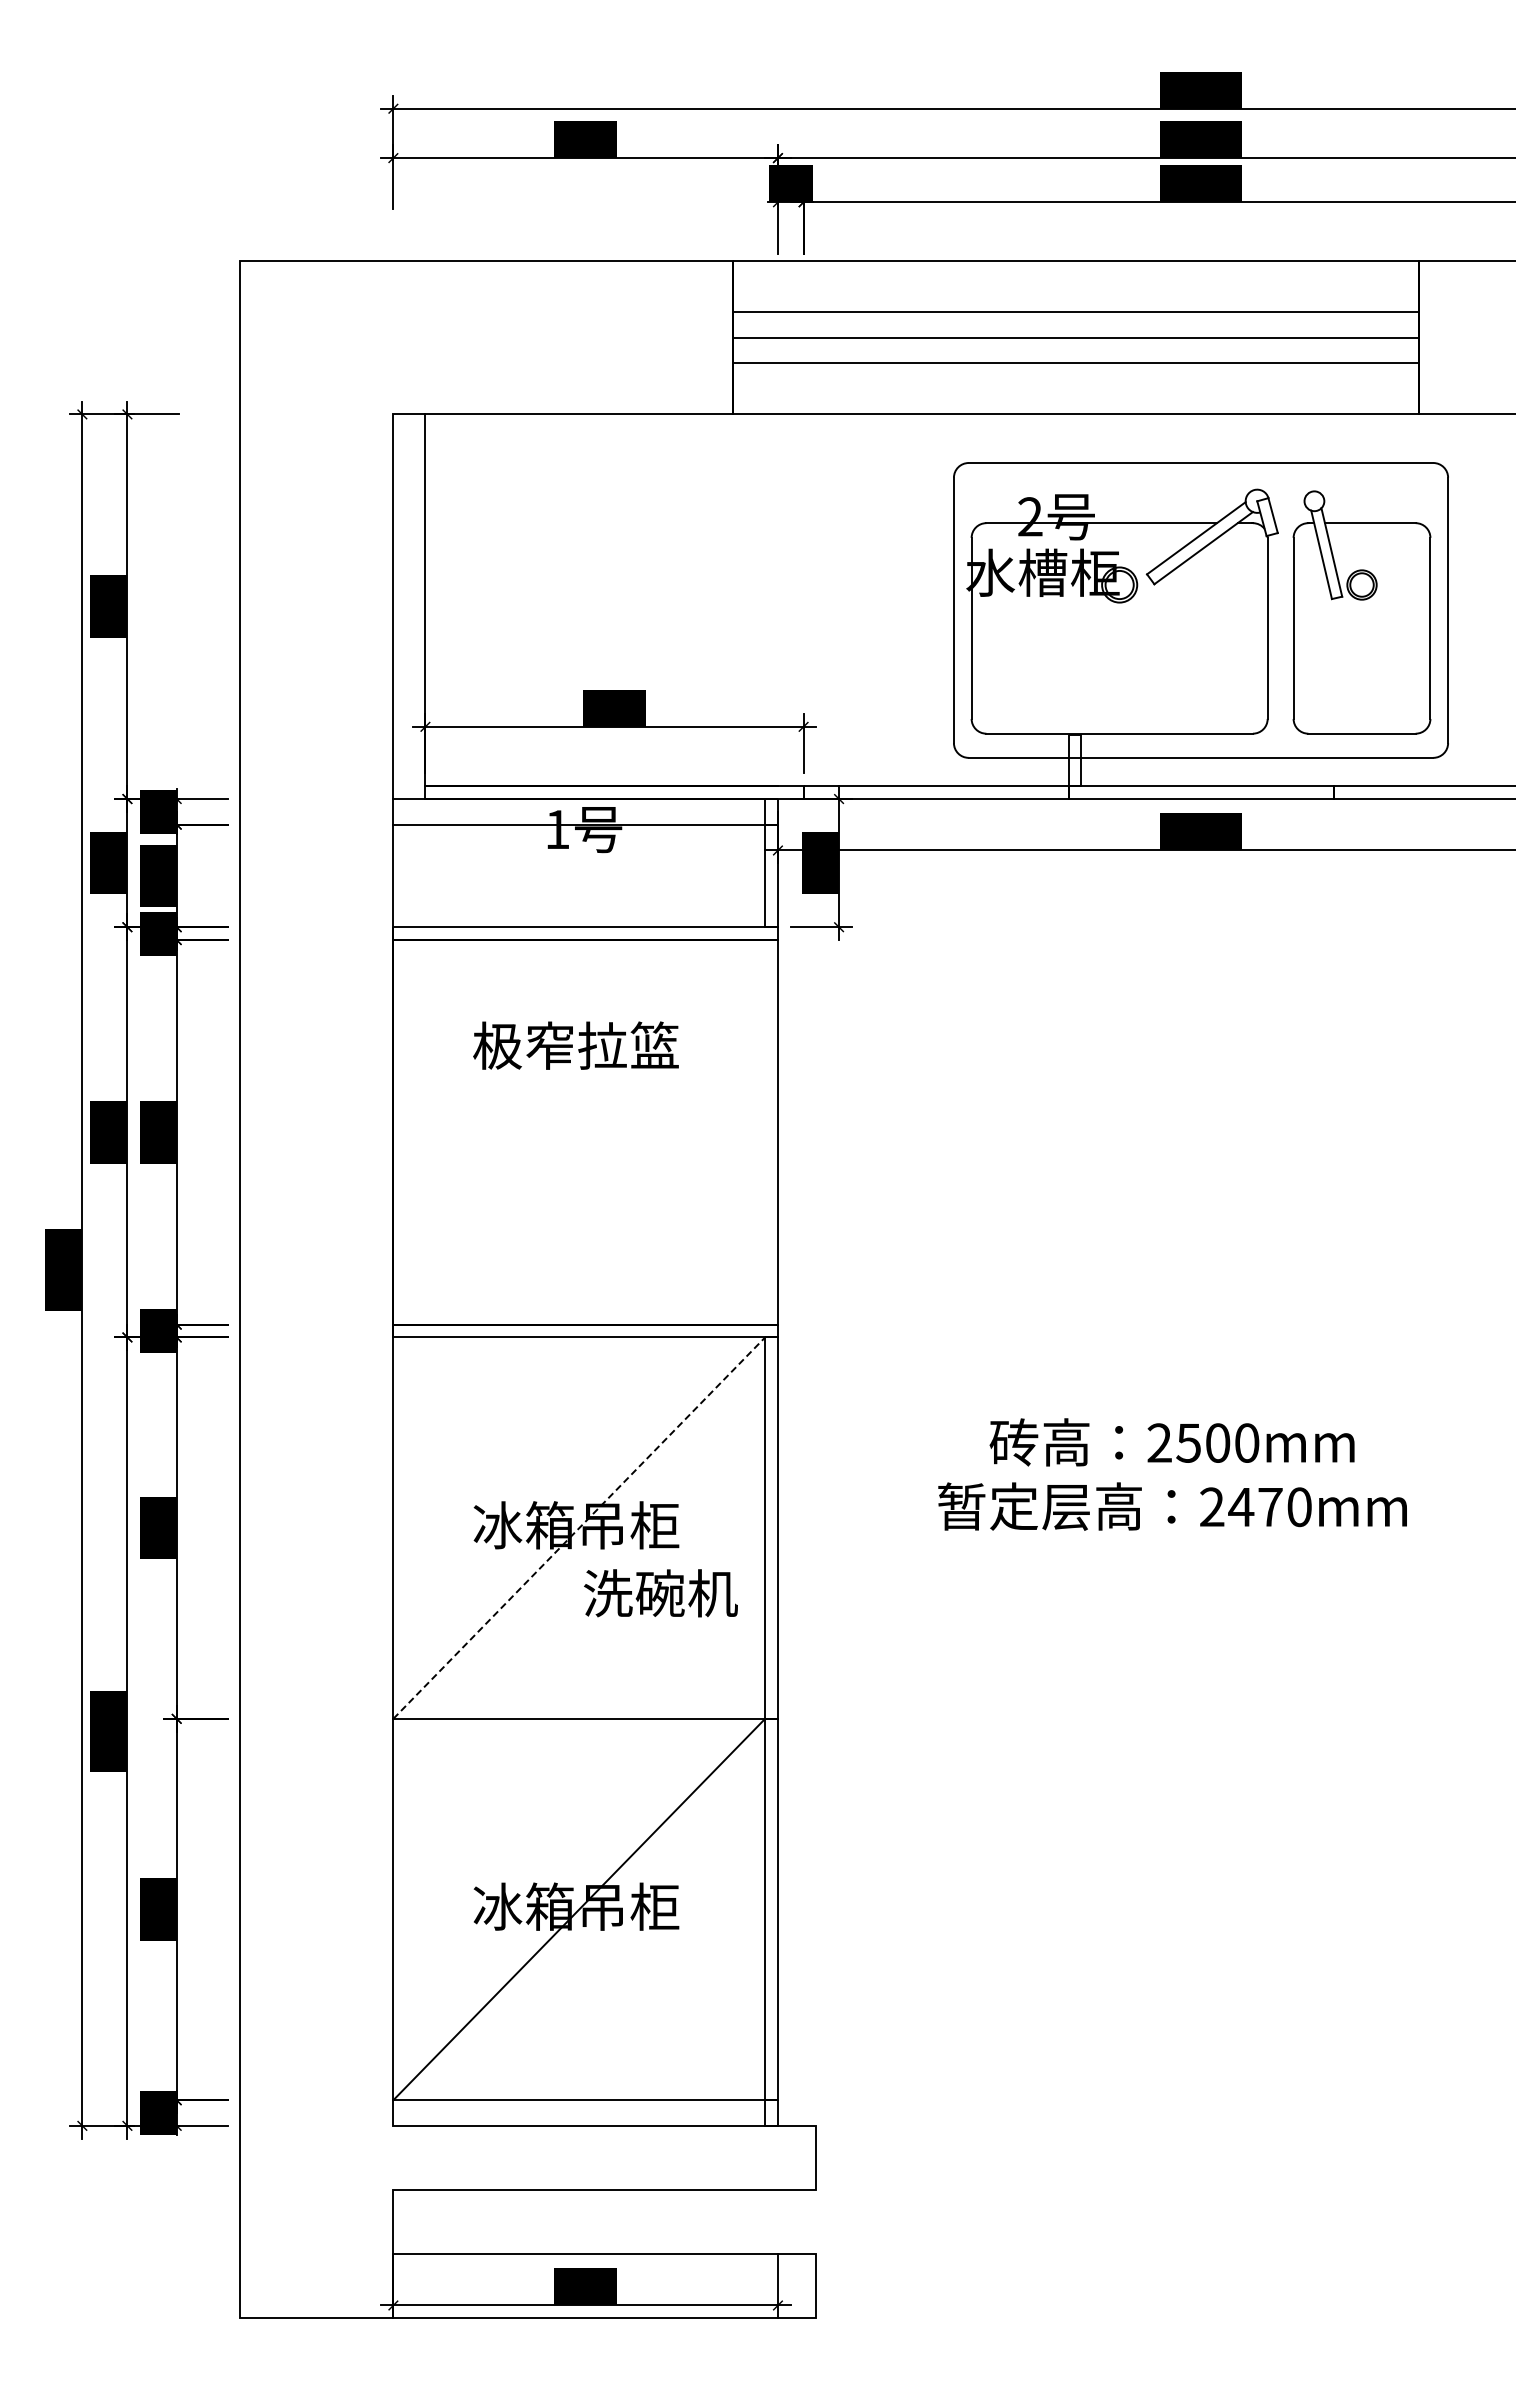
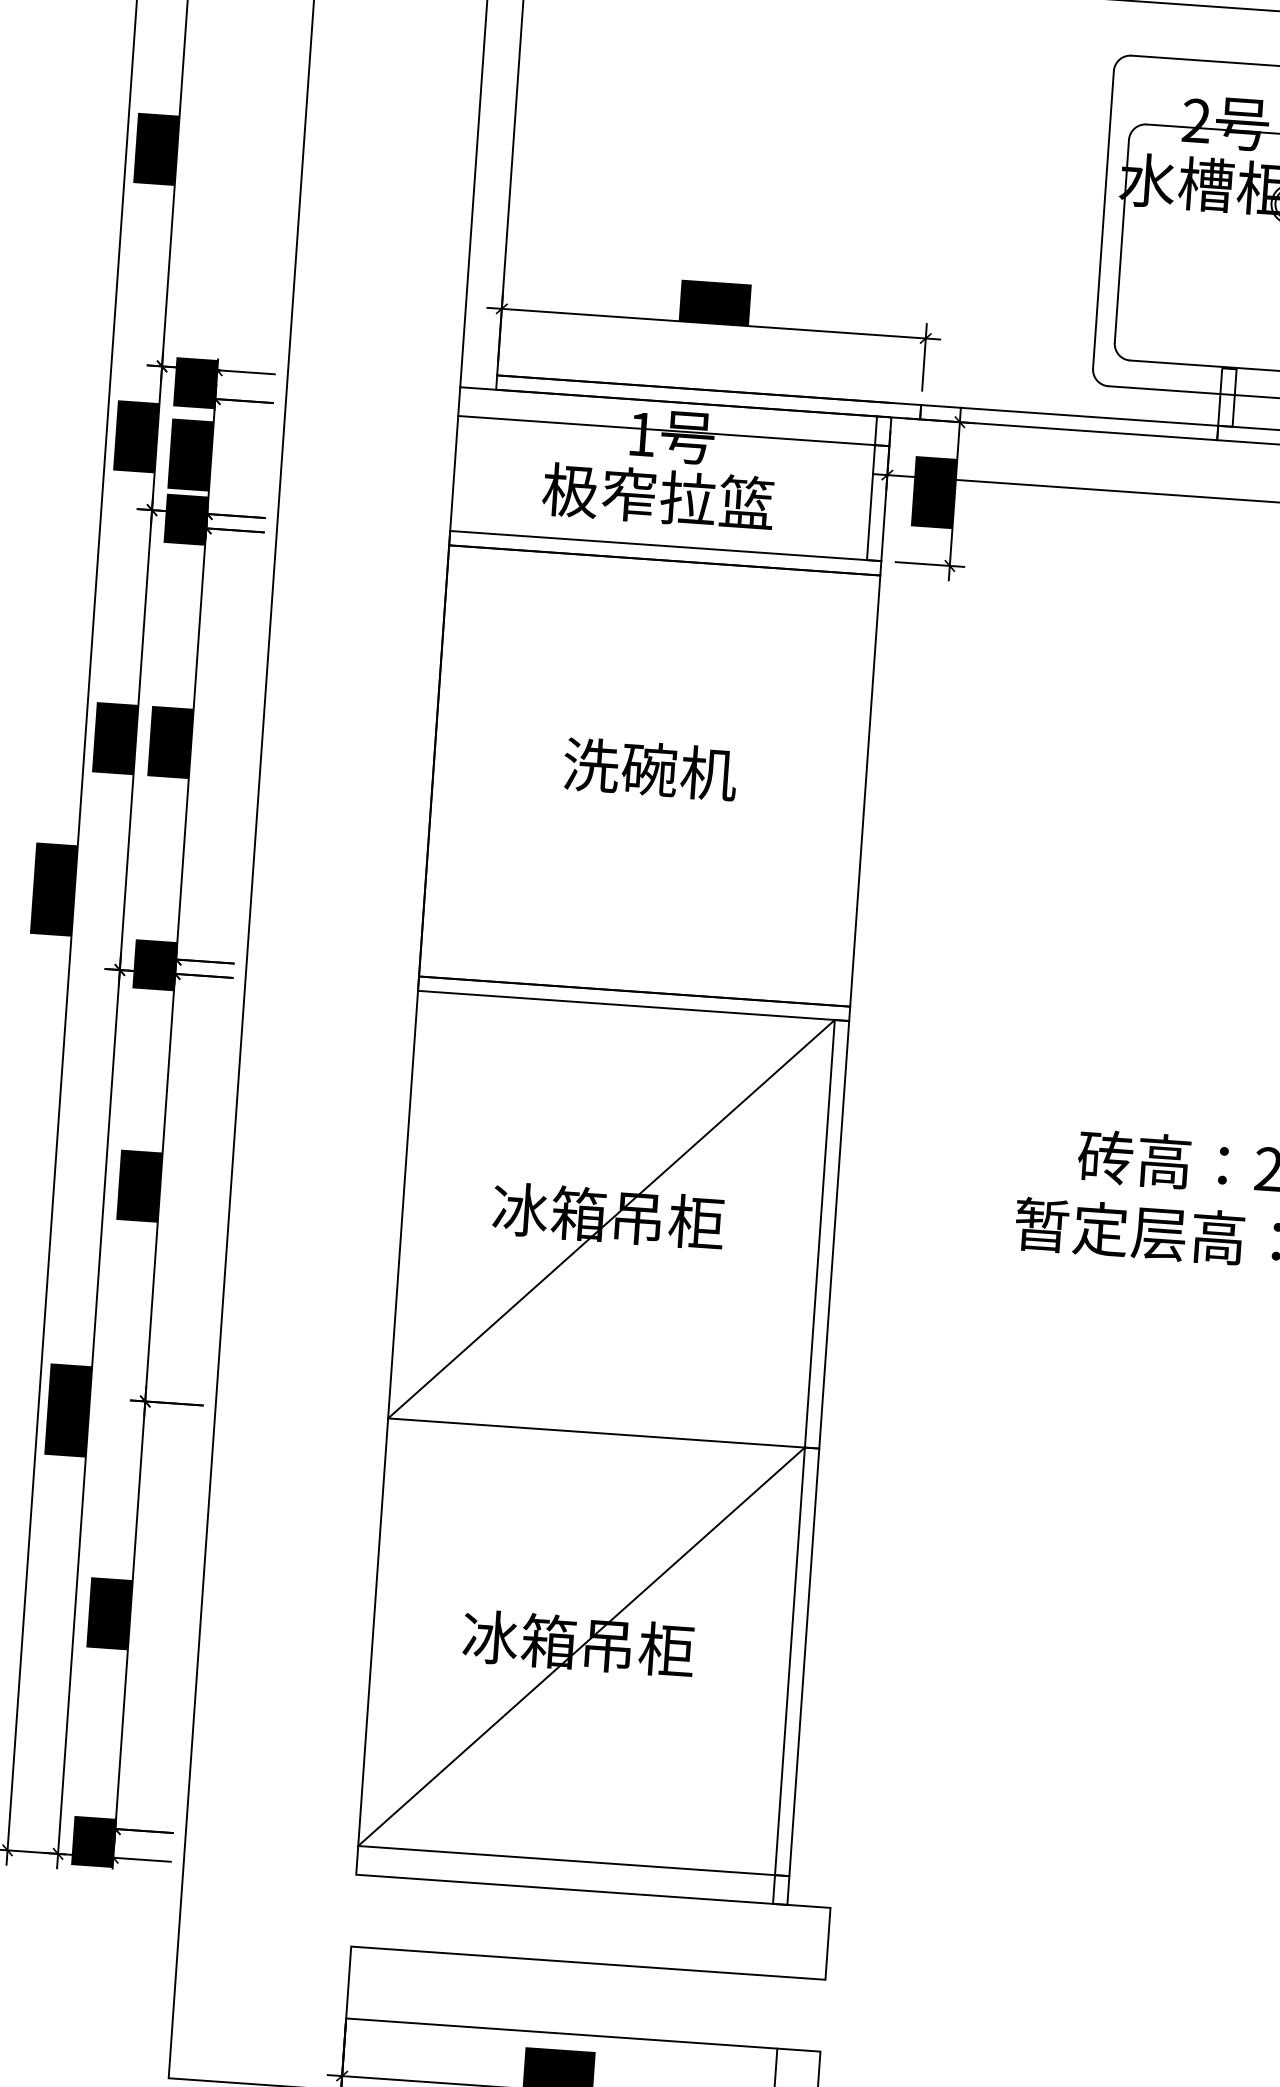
text: (575, 1045) -> (657, 496), moved
line: (579, 1527) -> (611, 1218), dashed -> solid
text: (660, 1593) -> (649, 769), moved

